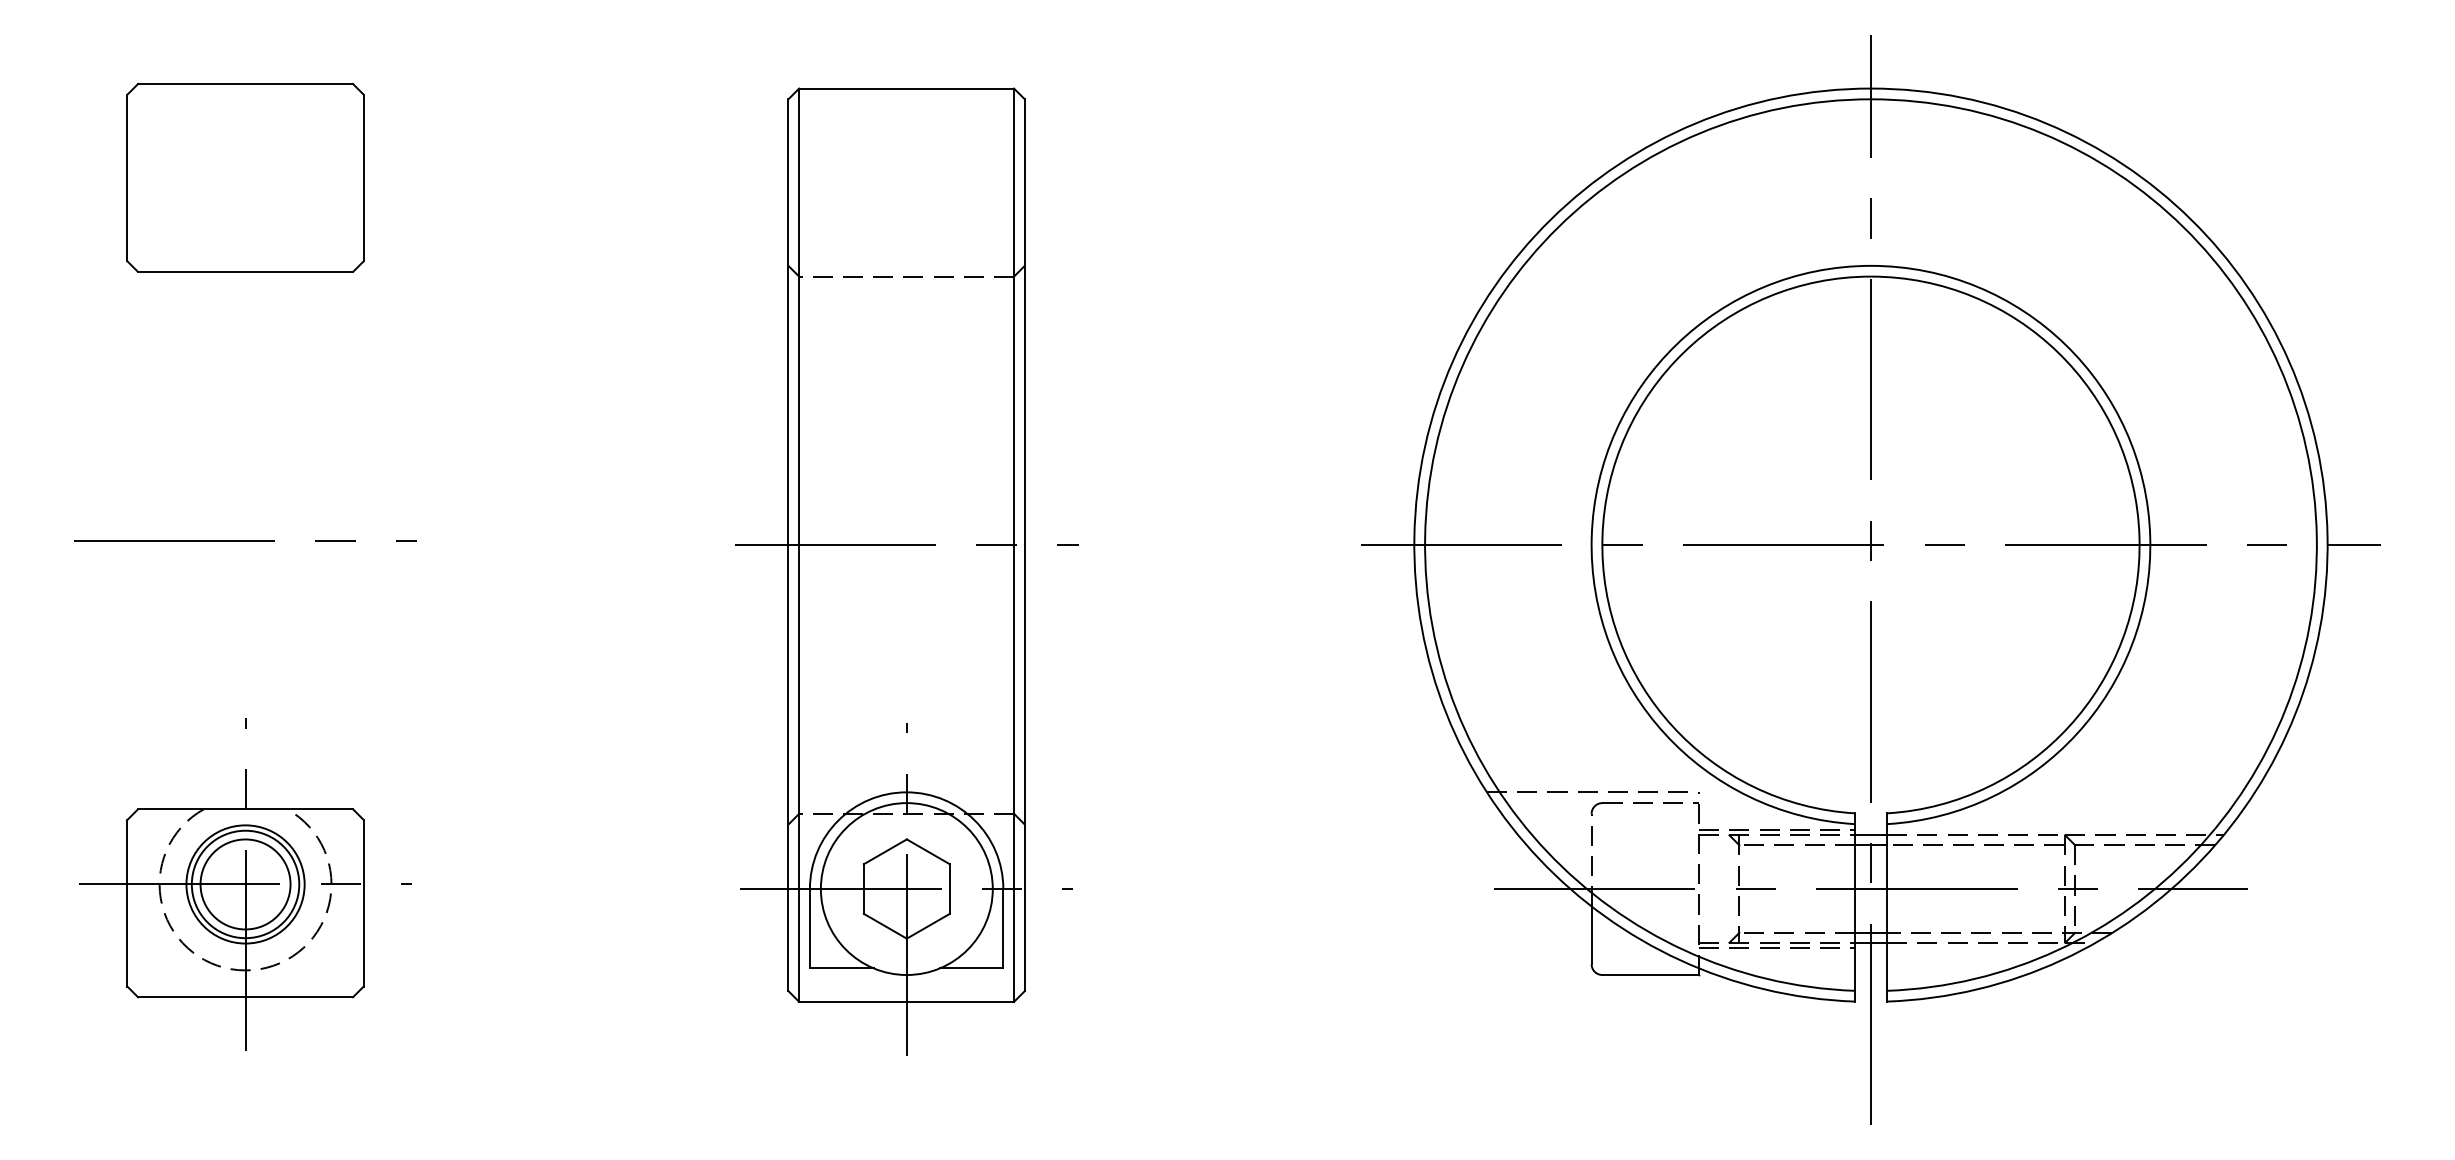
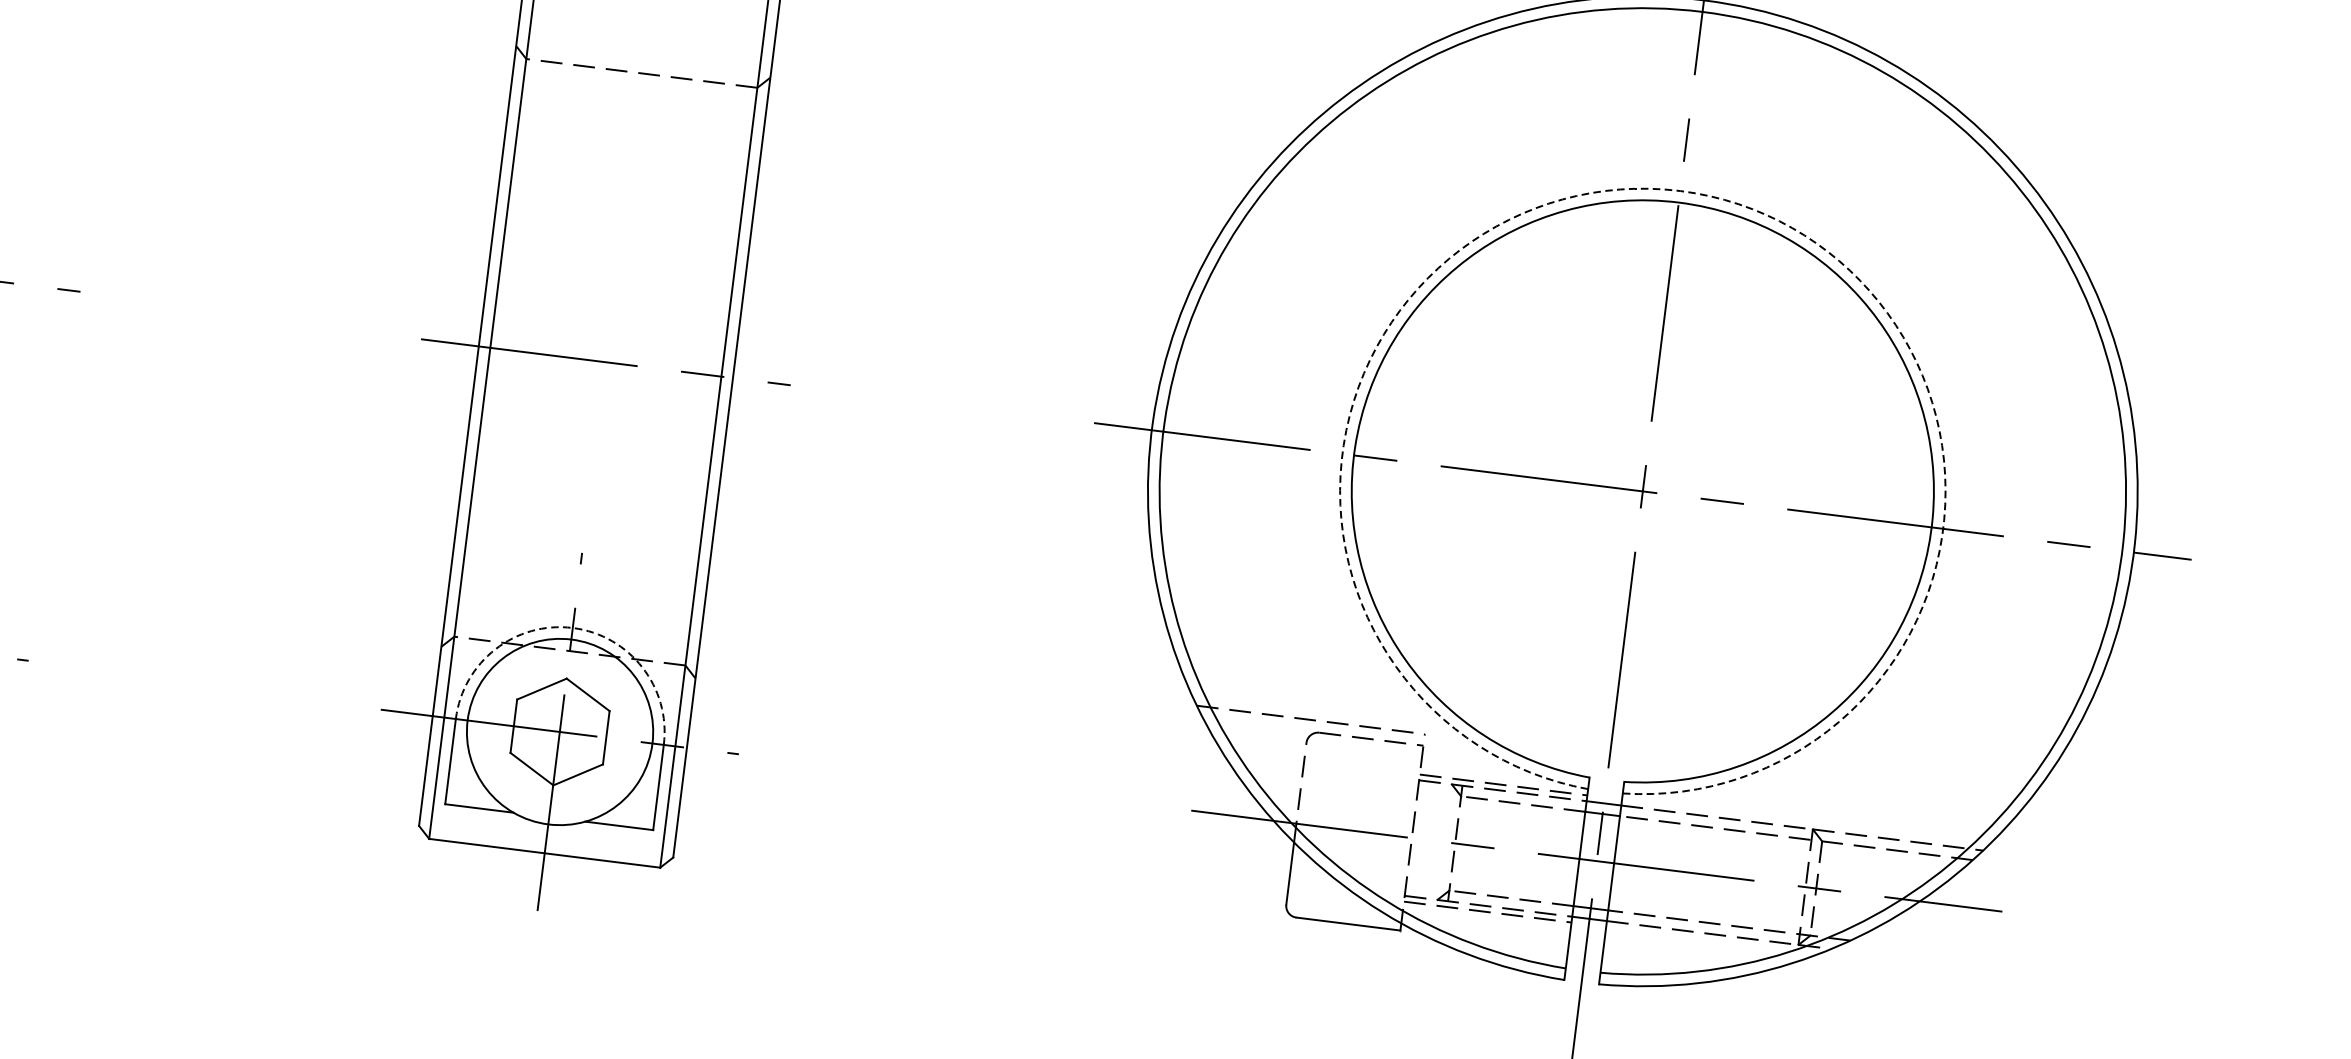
arc: (1870, 265) -> (1679, 190), solid -> dashed
arc: (906, 792) -> (572, 628), solid -> dashed

